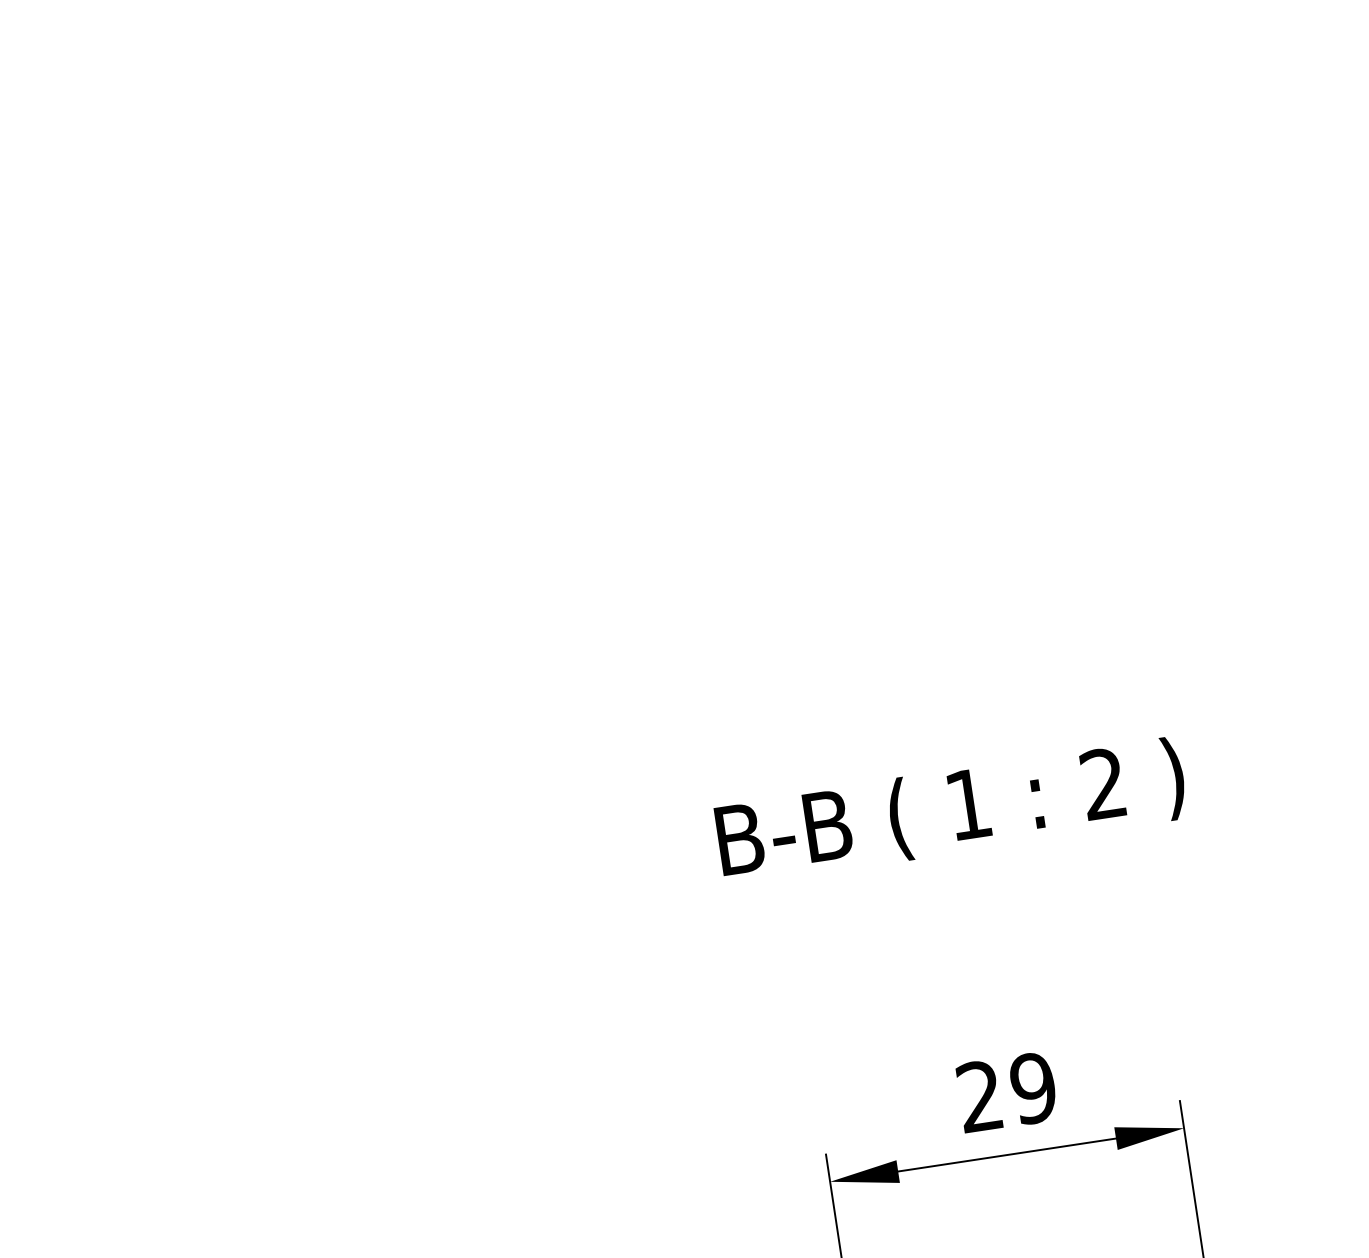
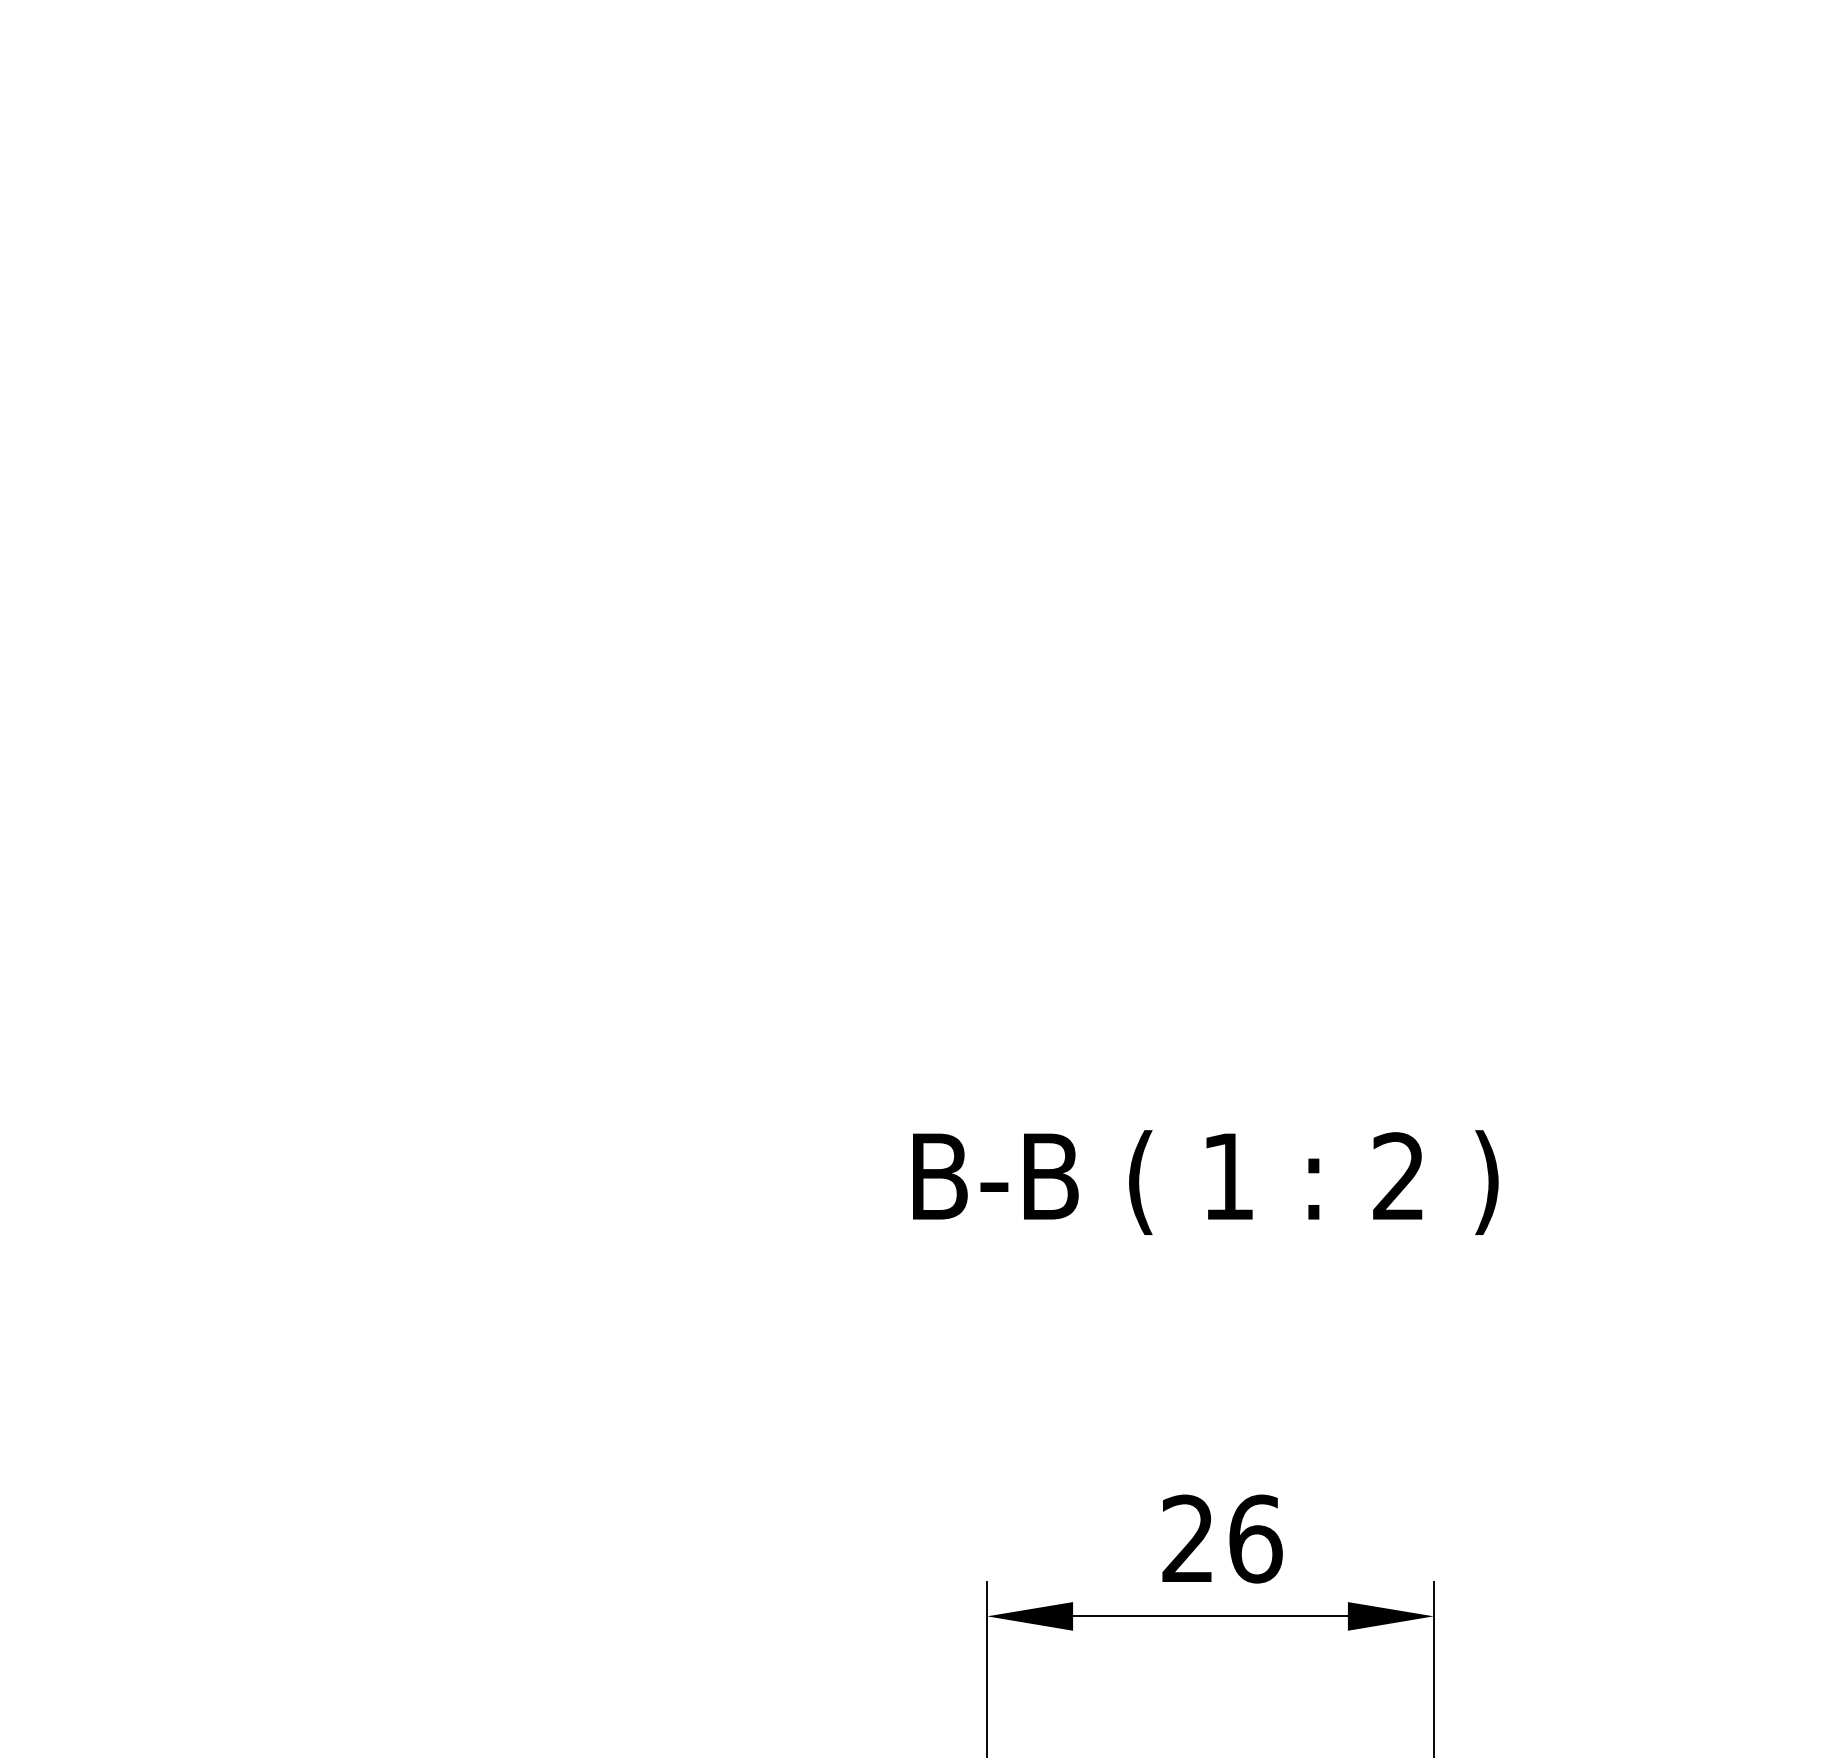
text: (1033, 1087) -> (1255, 1538), 29 -> 26

